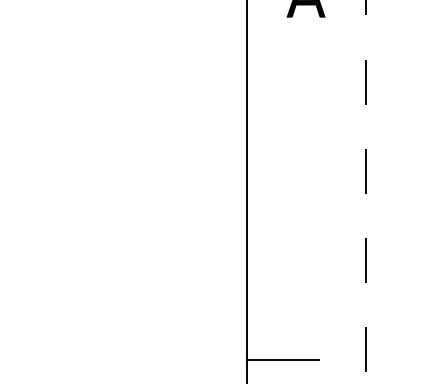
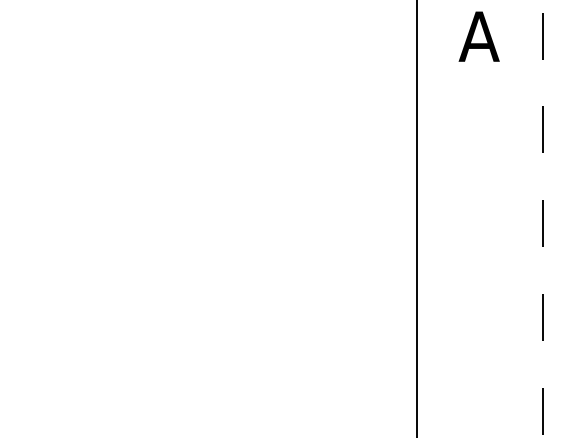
line: (282, 359) -> (454, 422), removed

